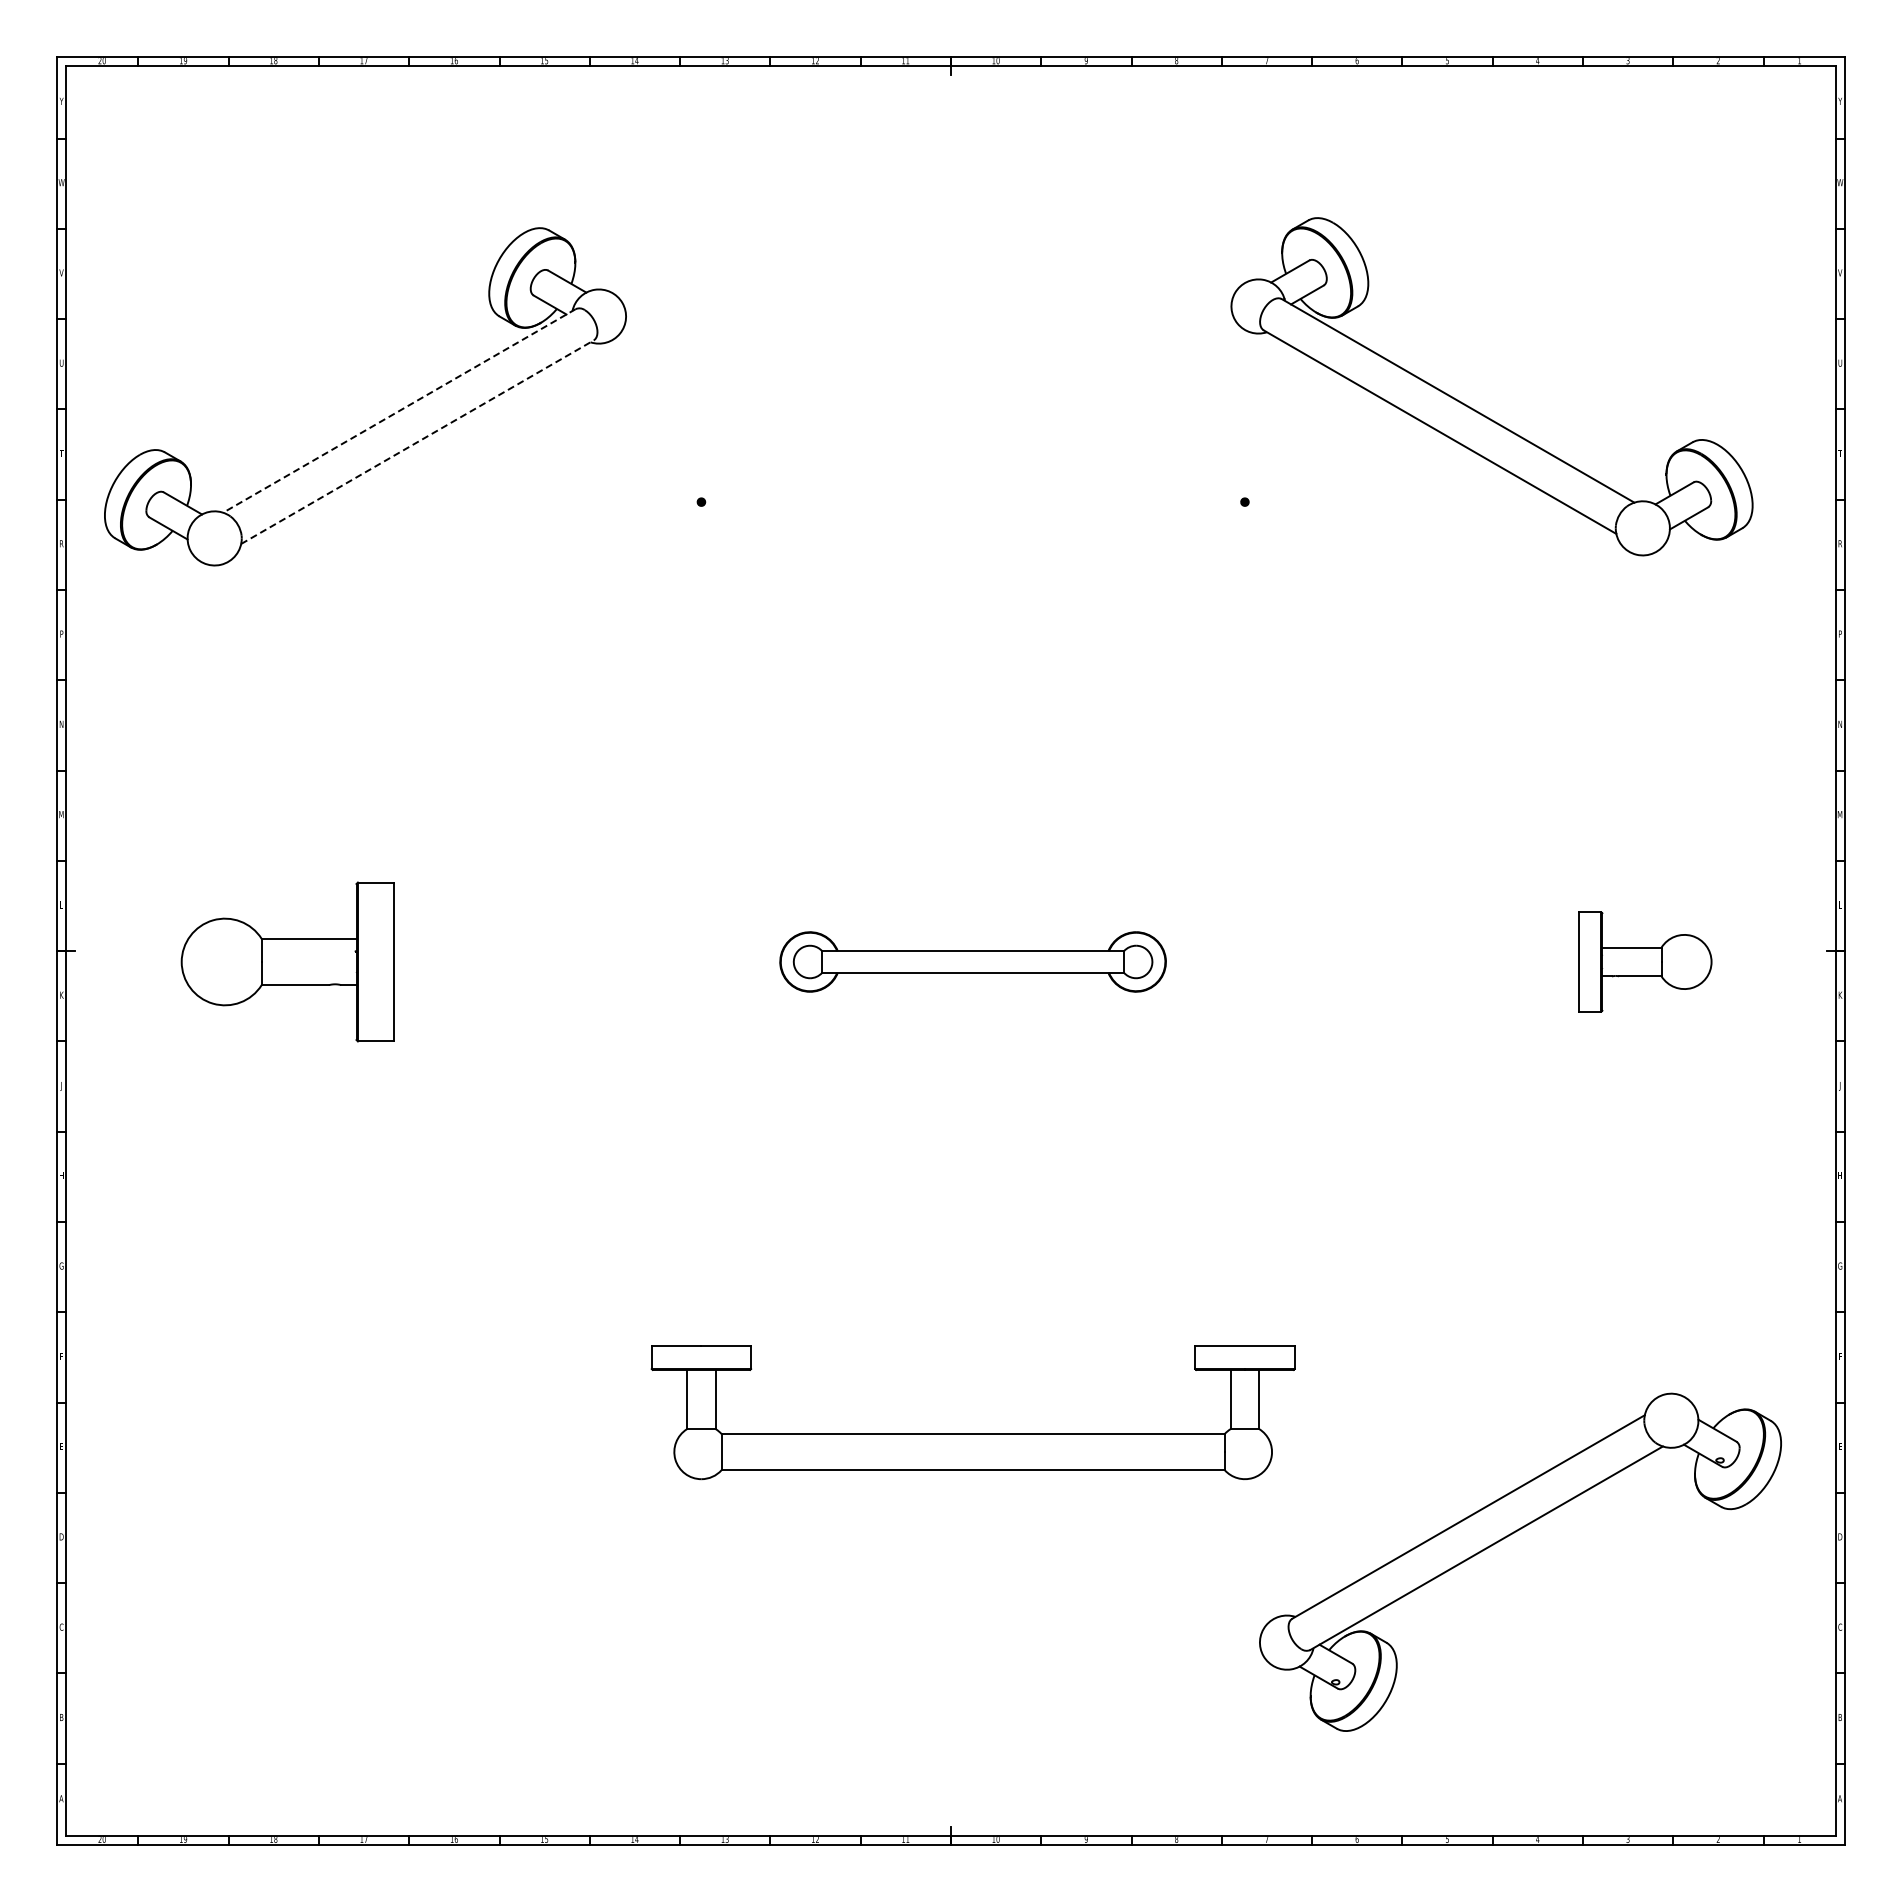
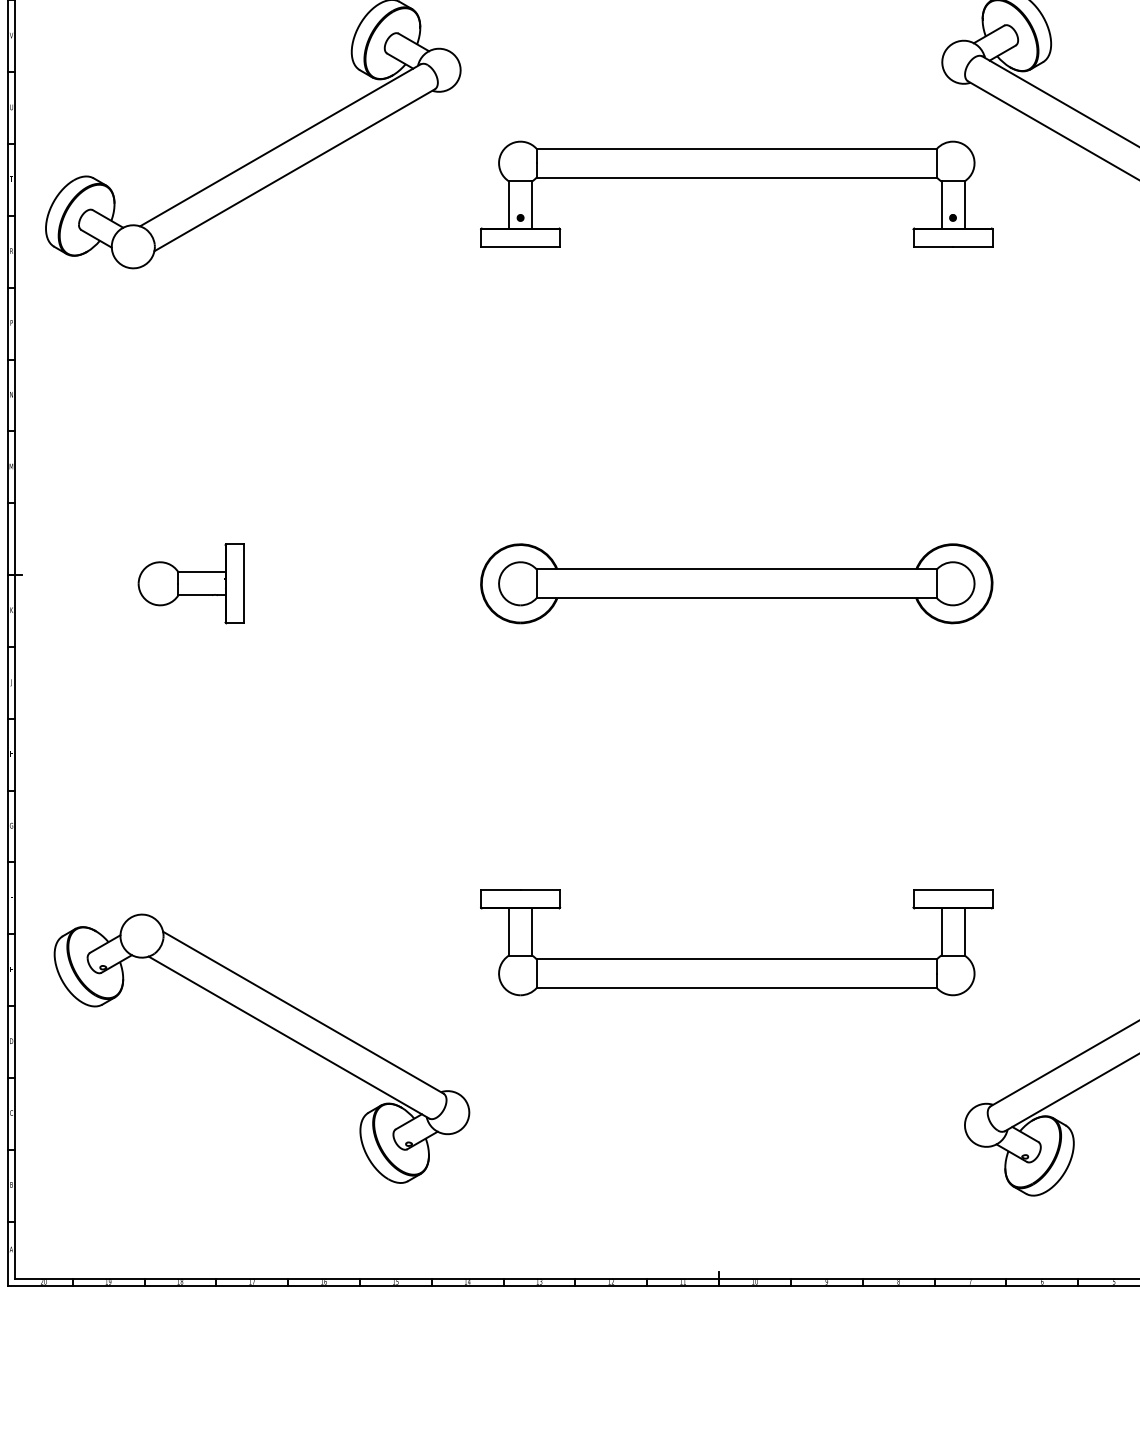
line: (399, 410) -> (280, 145), dashed -> solid
line: (417, 442) -> (294, 170), dashed -> solid
part: (972, 451) -> (736, 177), added
part: (287, 961) -> (191, 583), size x0.62
part: (972, 961) -> (736, 583), size x1.67
part: (387, 1520) -> (270, 1028), added

